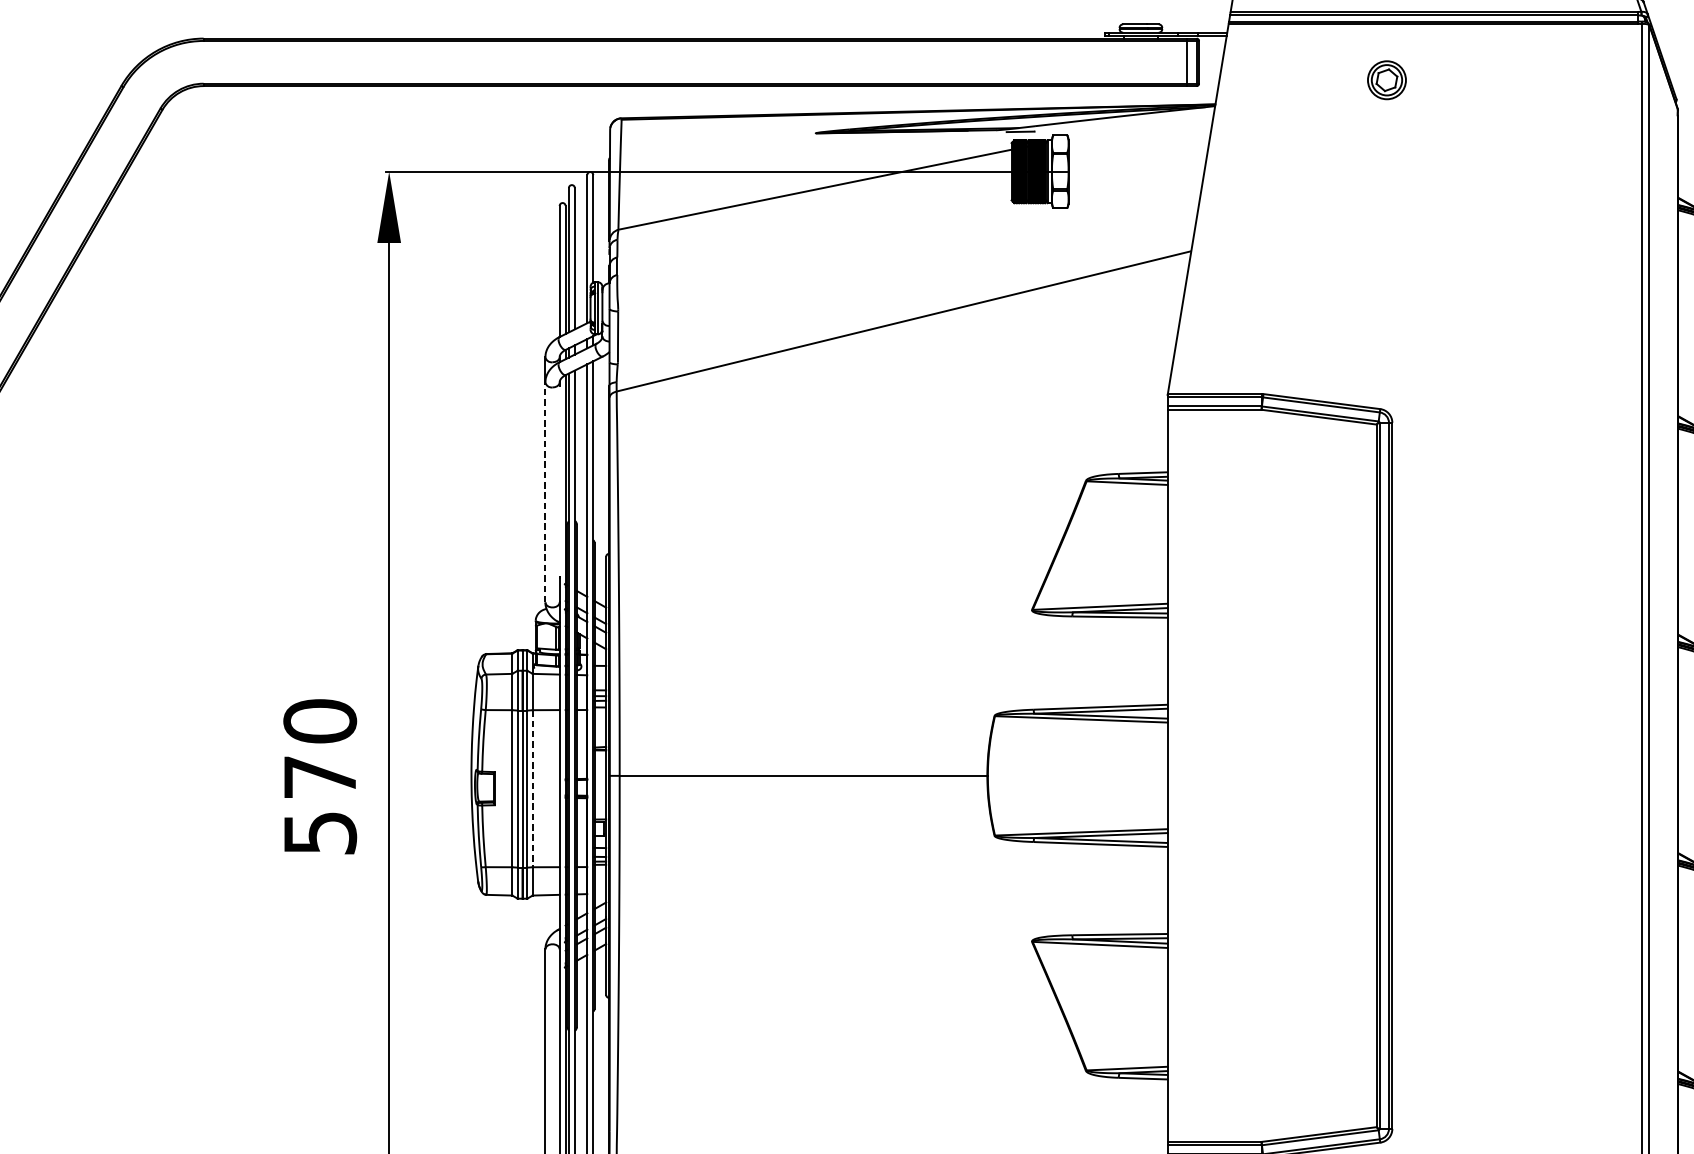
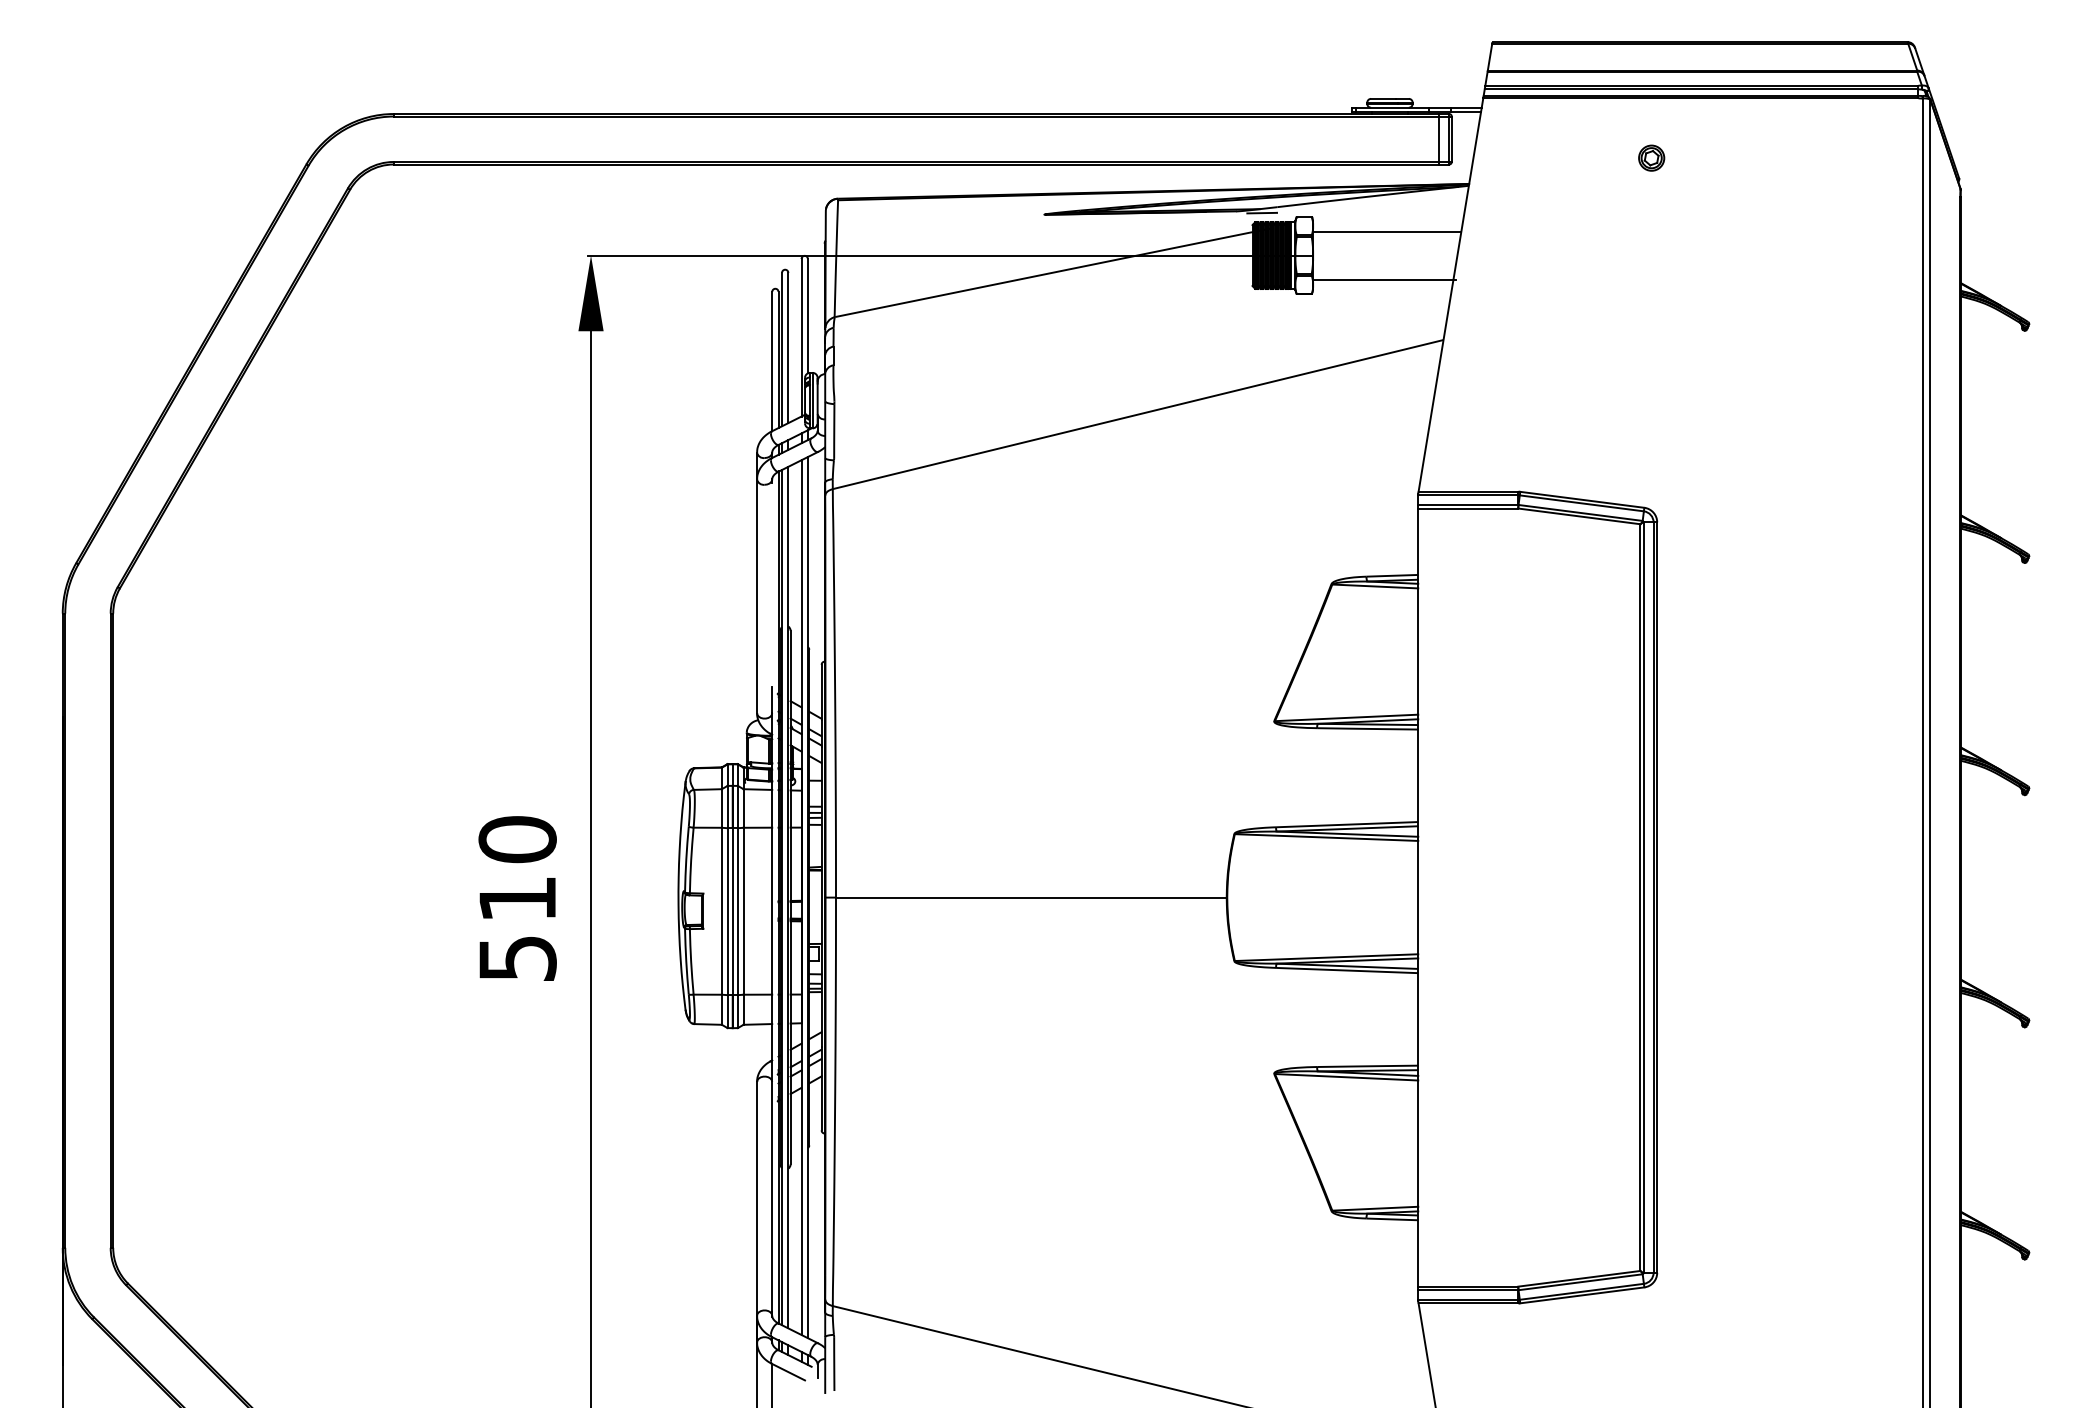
part: (1386, 79) -> (1651, 157), size x0.62
line: (1138, 149) -> (1387, 231), added
line: (1135, 194) -> (1384, 279), added
line: (545, 492) -> (757, 596), dashed -> solid
text: (320, 777) -> (517, 899), 570 -> 510
line: (532, 788) -> (743, 911), dashed -> solid

